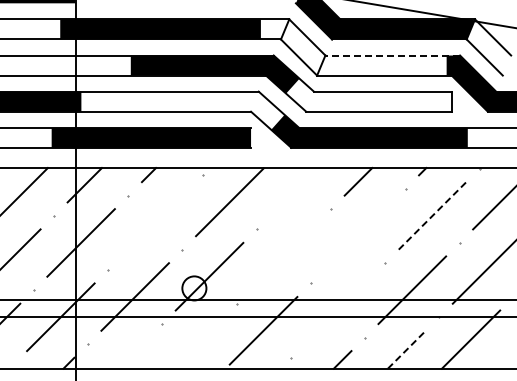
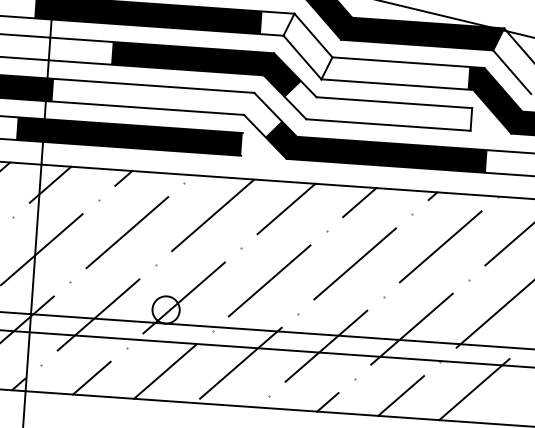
line: (392, 55) -> (408, 62), dashed -> solid
line: (294, 191) -> (286, 208), added
line: (432, 215) -> (440, 246), dashed -> solid
line: (155, 222) -> (127, 232), added
line: (357, 235) -> (354, 263), added
line: (283, 256) -> (269, 280), added
line: (337, 310) -> (325, 346), added
line: (197, 342) -> (165, 371), added
line: (406, 349) -> (400, 395), dashed -> solid
line: (132, 352) -> (91, 377), added

